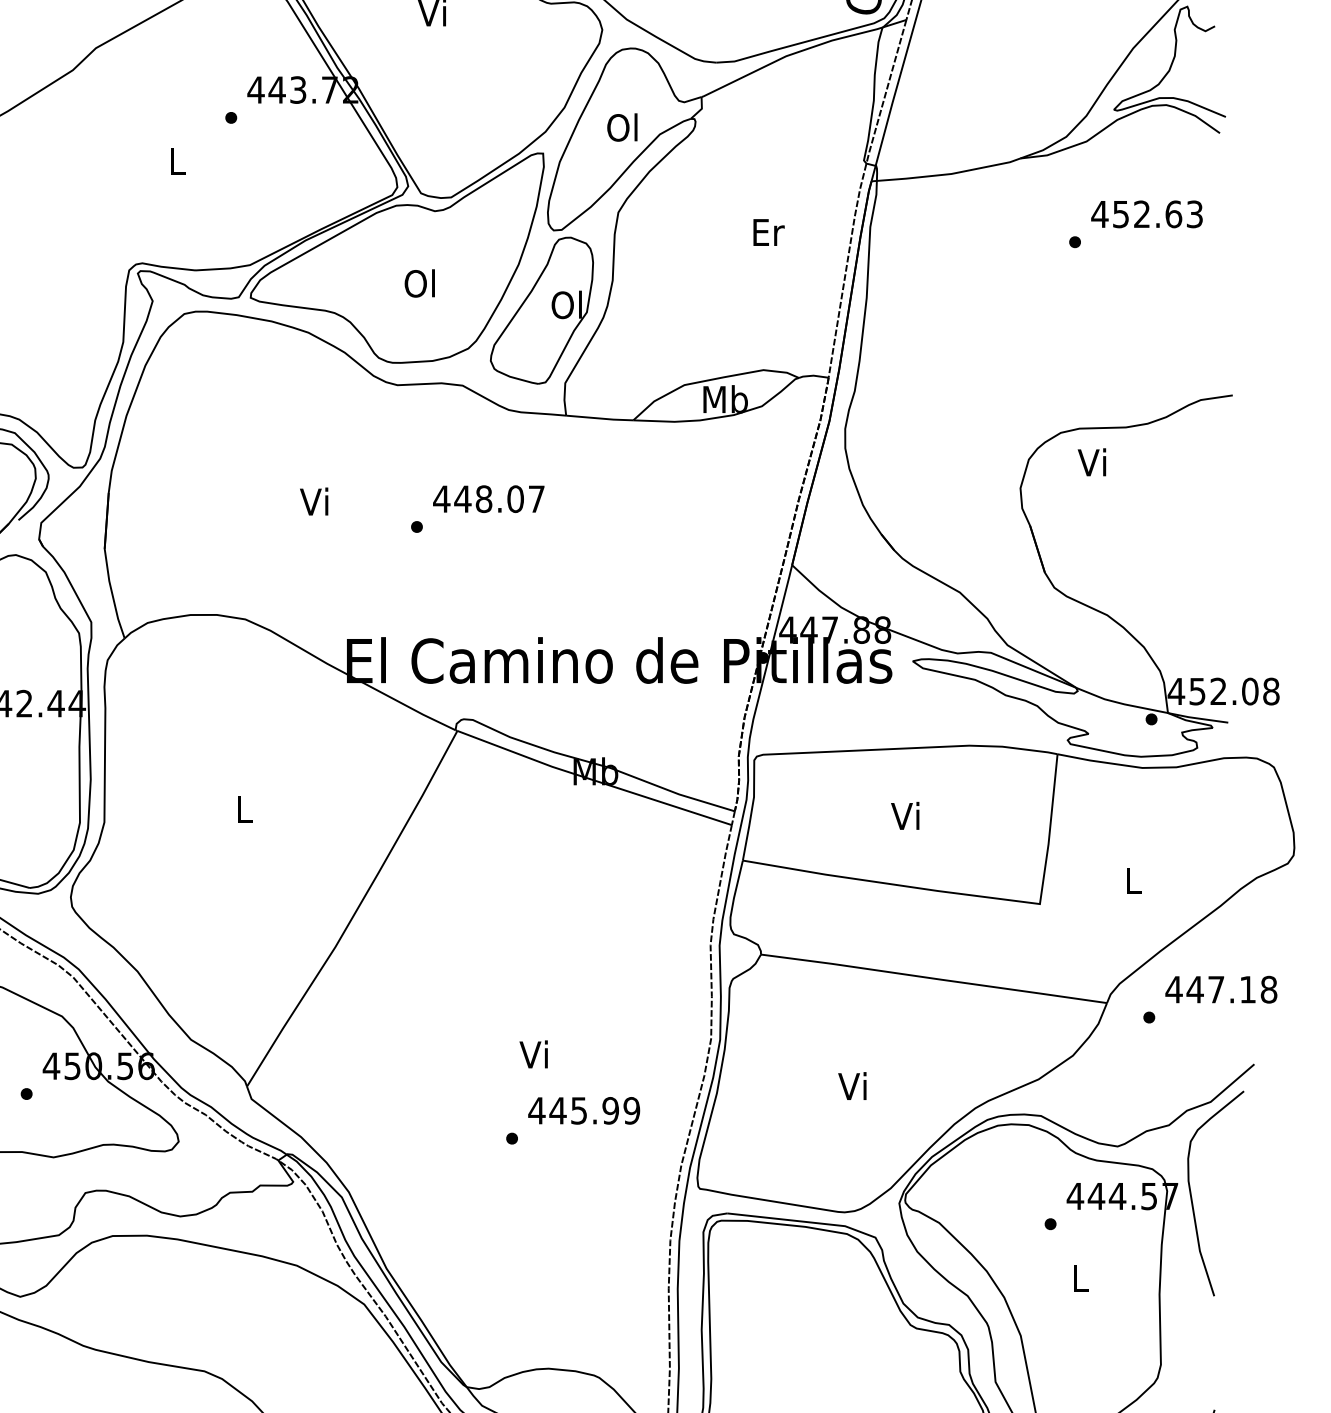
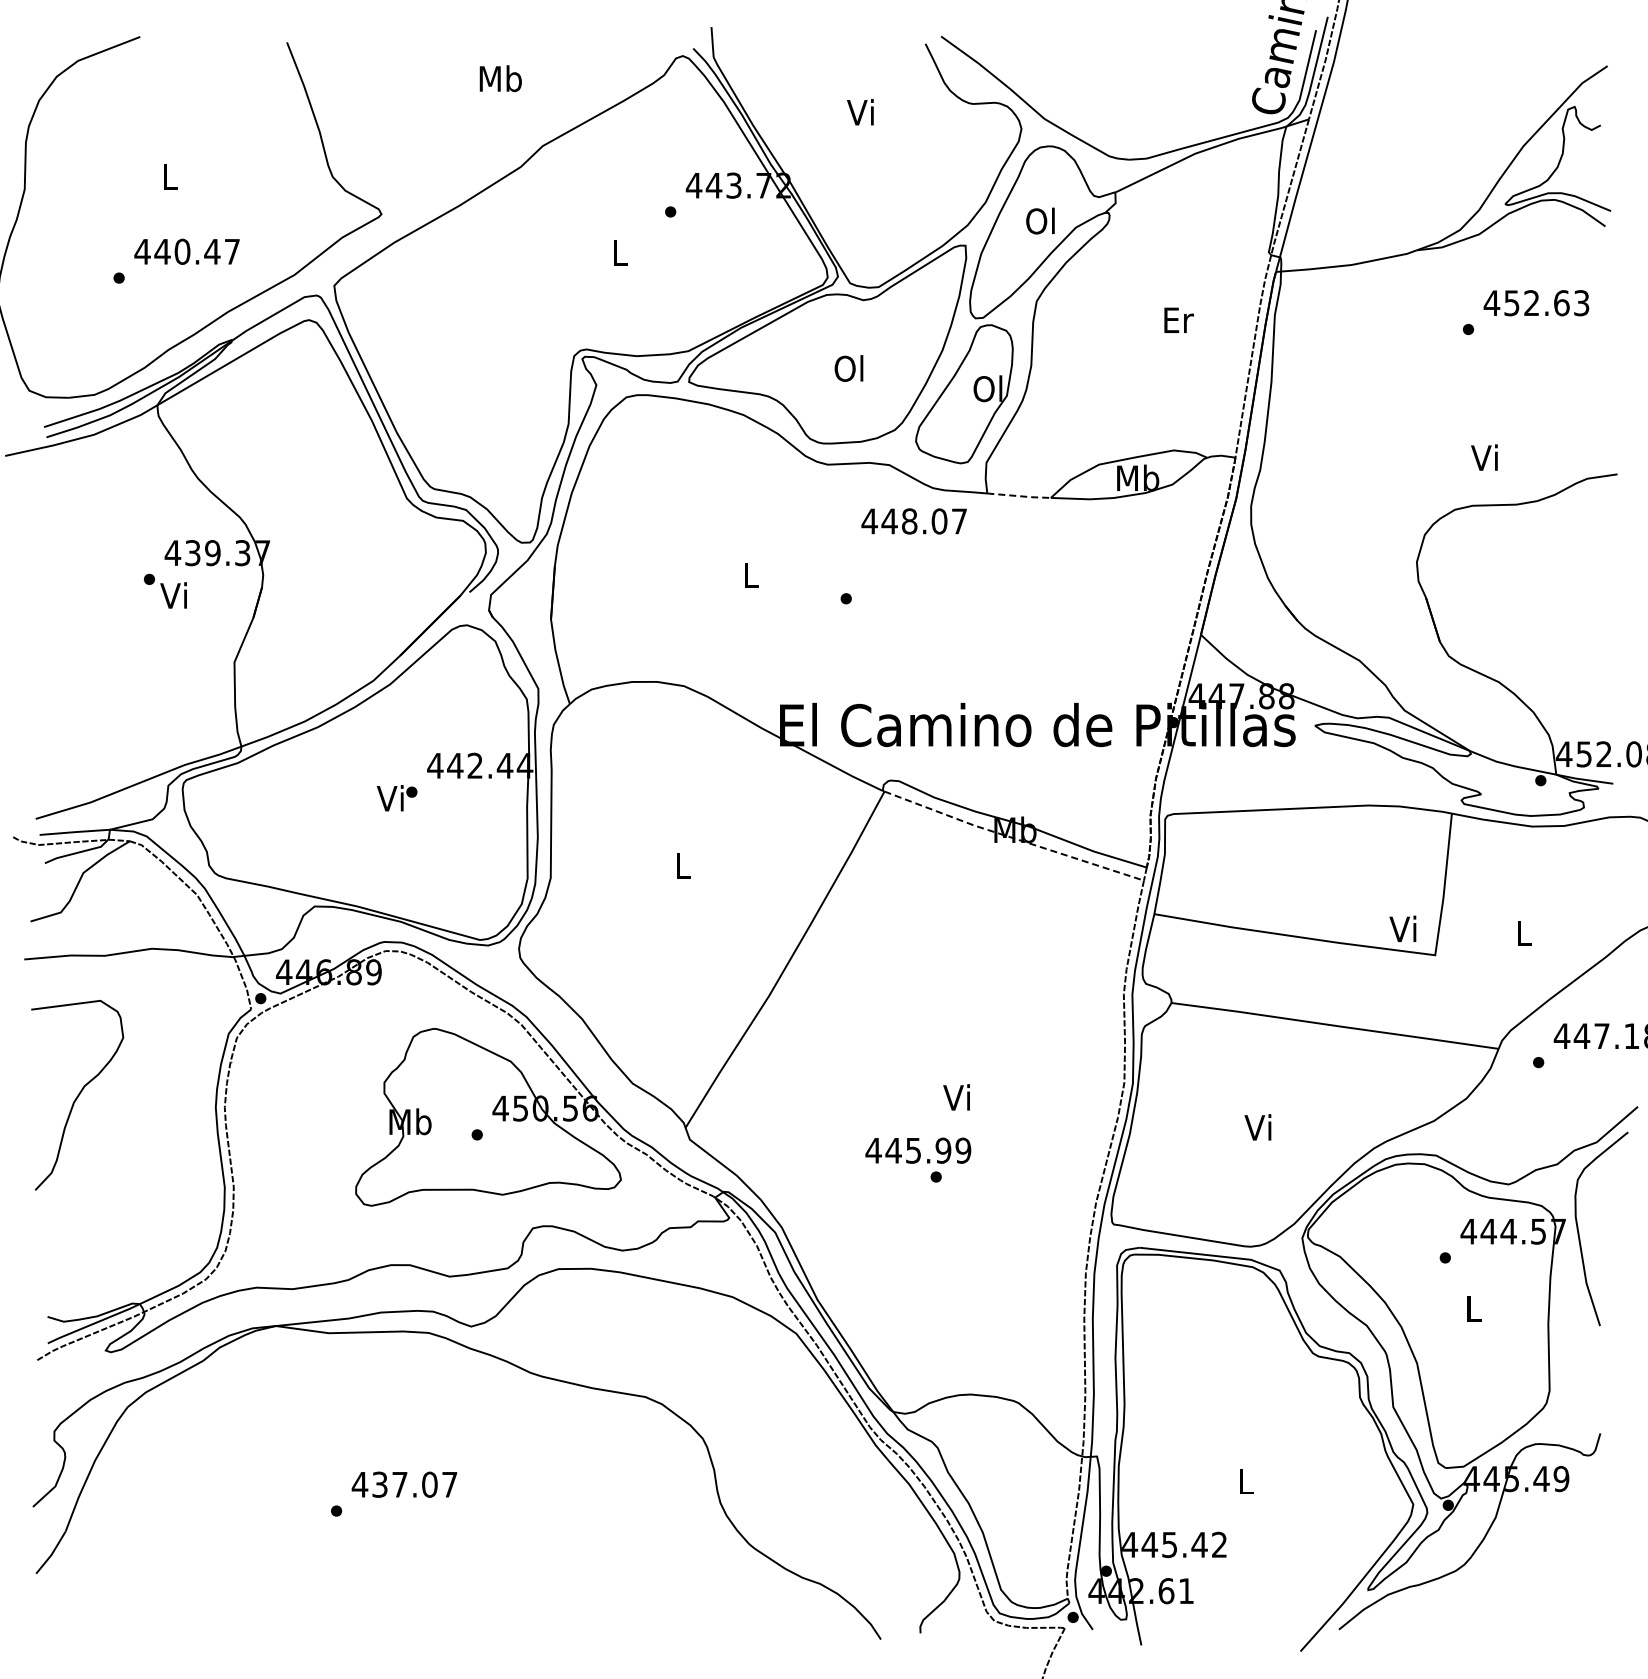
line: (601, 418) -> (1020, 496), solid -> dashed
text: (1092, 462) -> (1484, 457), moved
text: (488, 499) -> (913, 521), moved
text: (313, 501) -> (748, 574), Vi -> L
line: (592, 780) -> (1012, 838), solid -> dashed
text: (904, 815) -> (1402, 928), moved
text: (584, 1110) -> (918, 1150), moved

